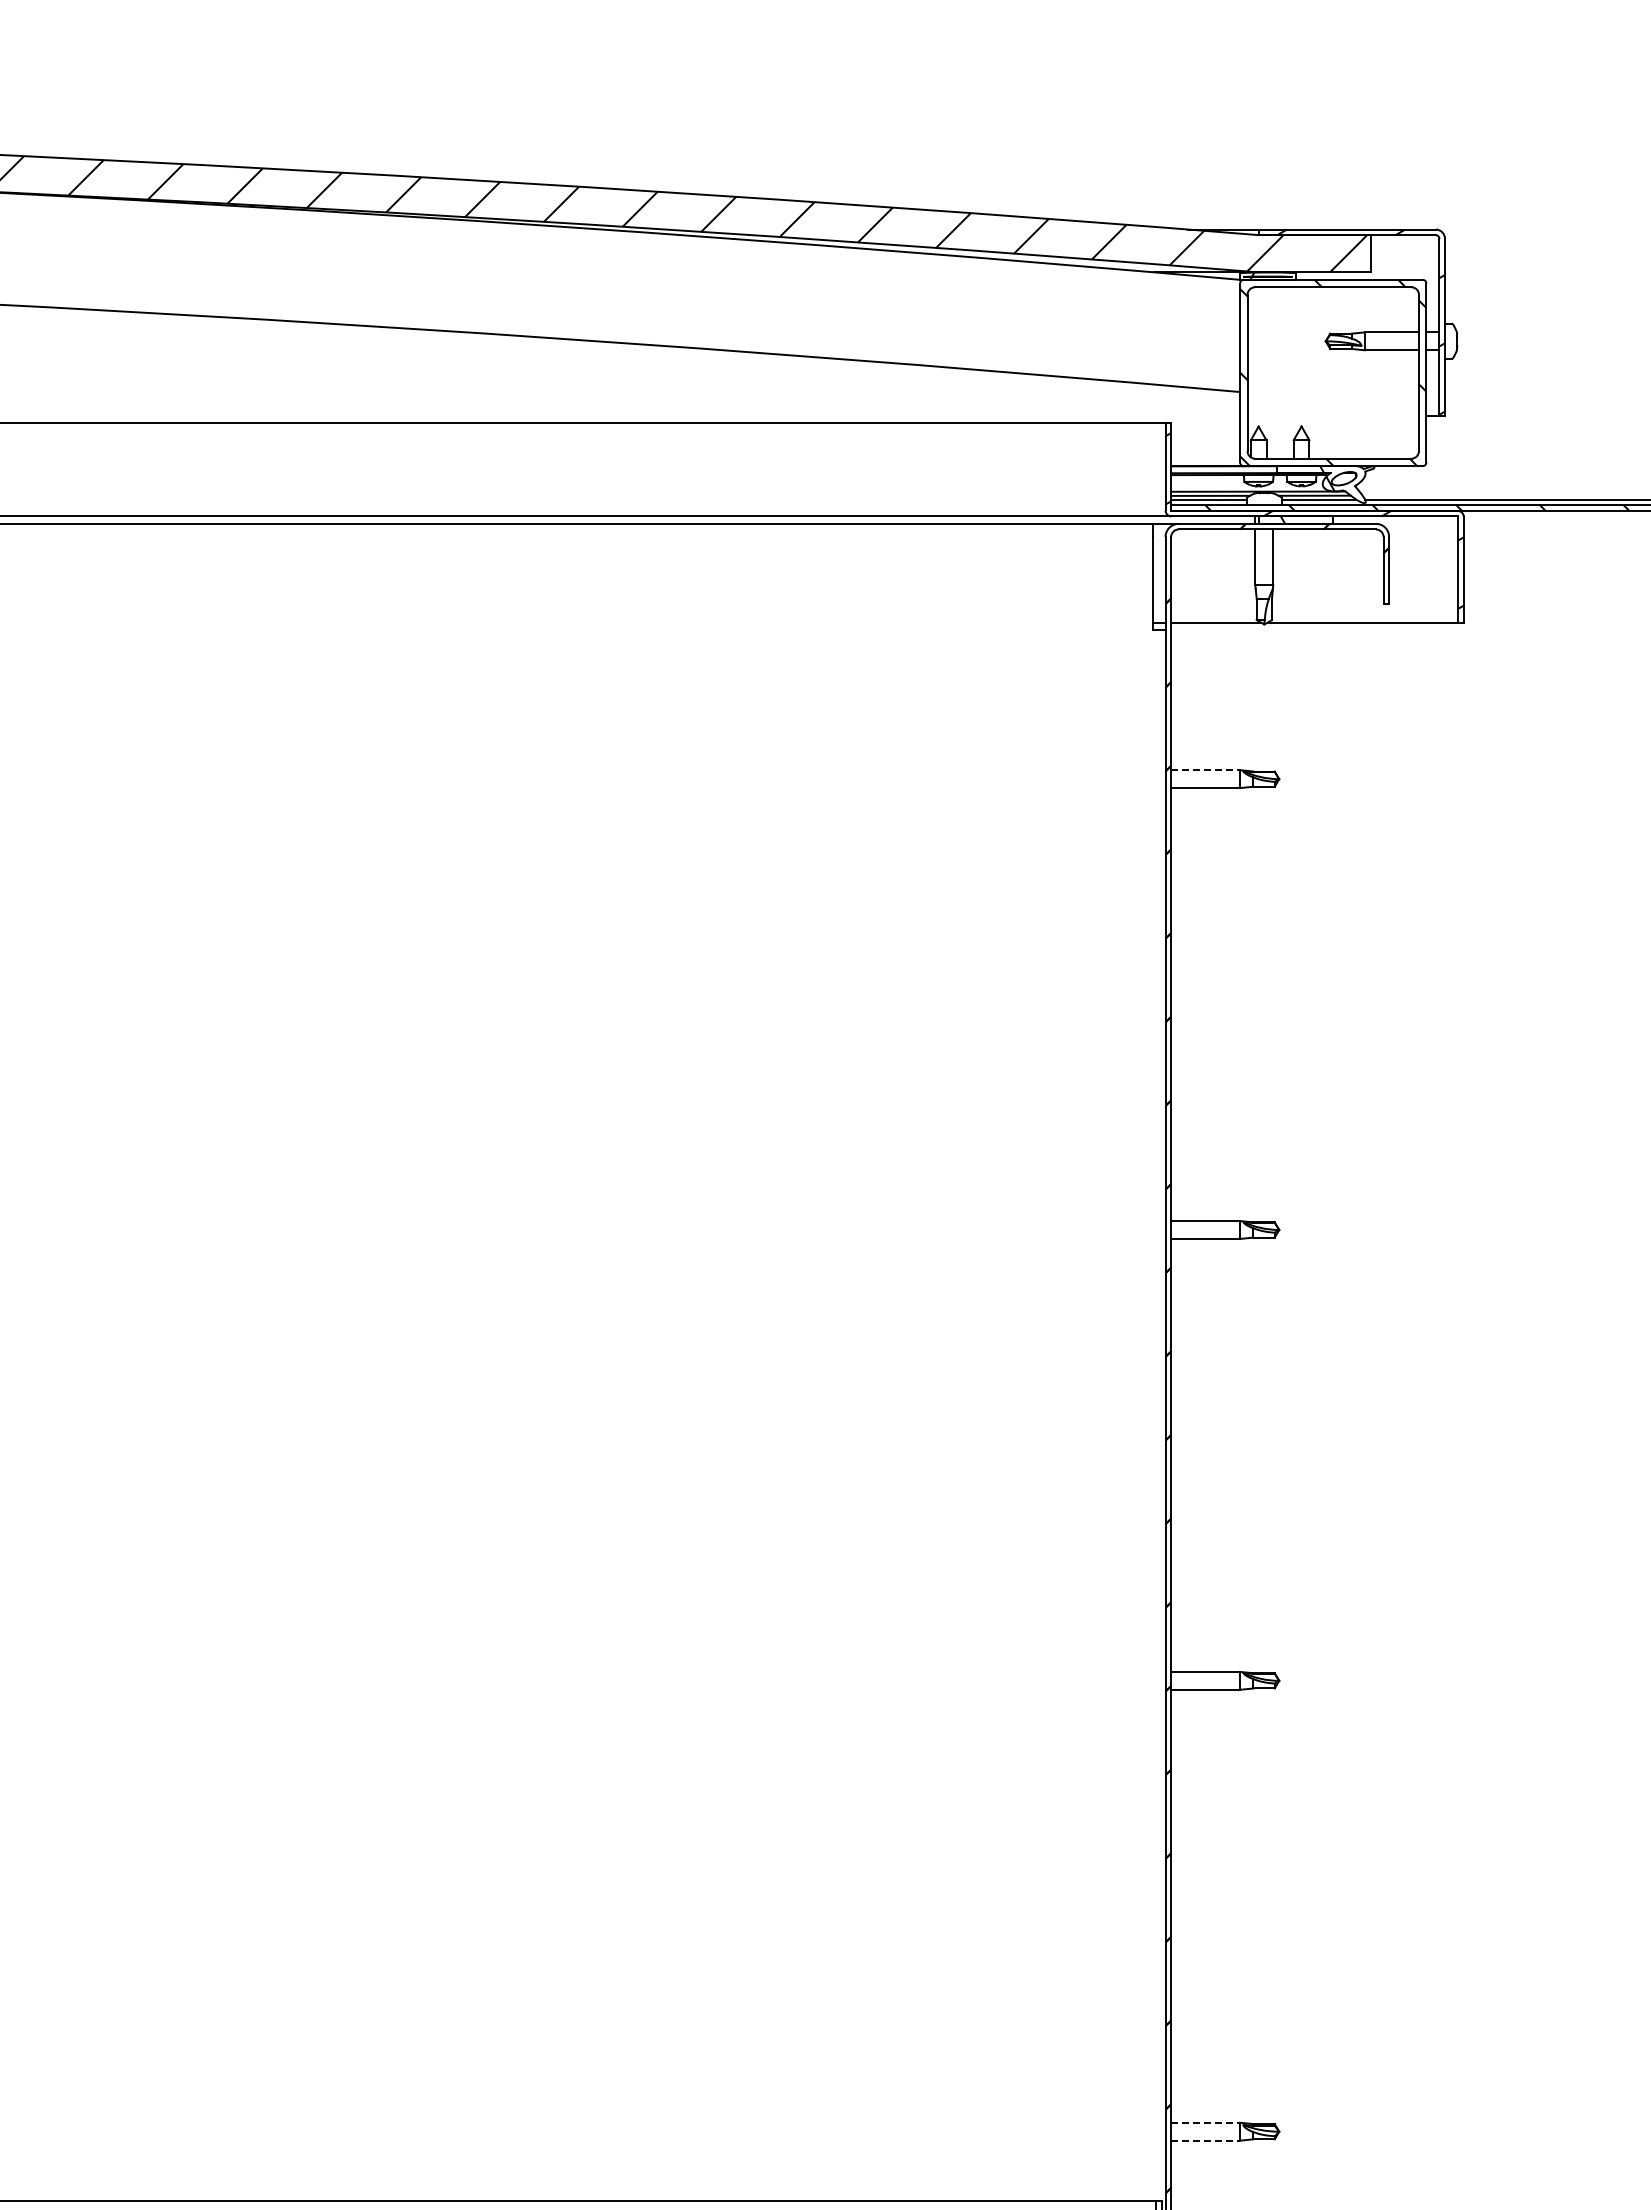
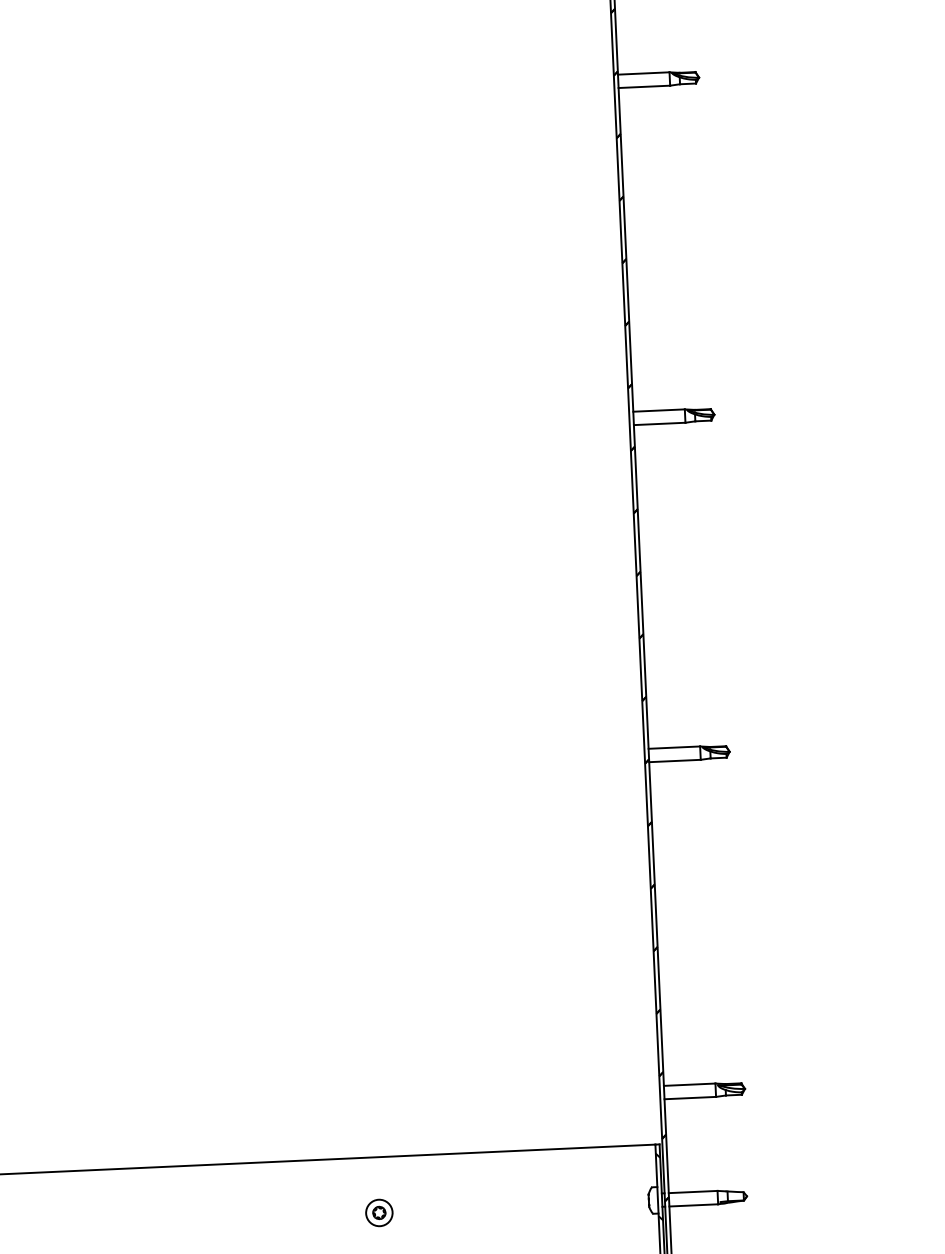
line: (1206, 770) -> (644, 73), dashed -> solid
line: (1206, 2122) -> (690, 1084), dashed -> solid
line: (1206, 2140) -> (690, 1097), dashed -> solid

